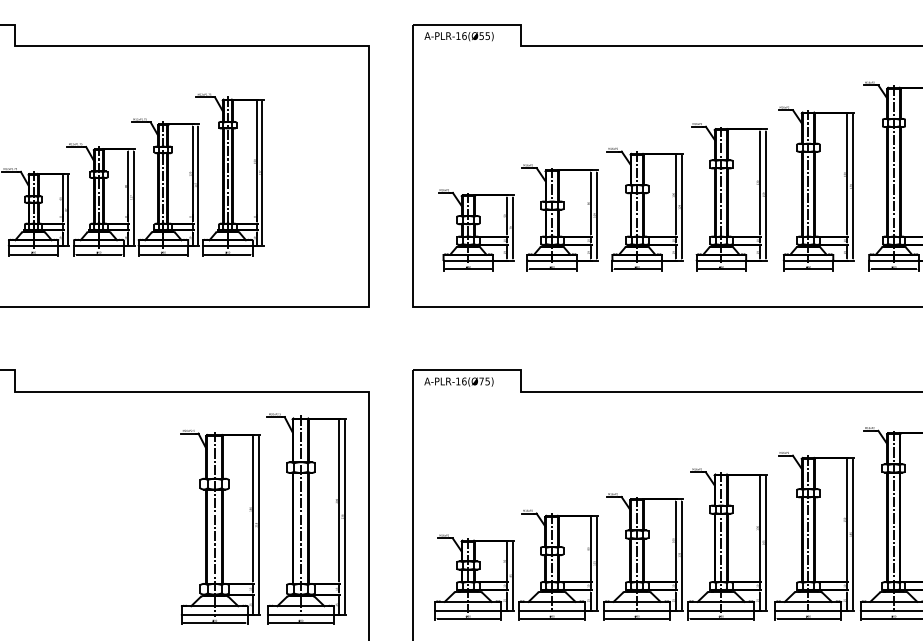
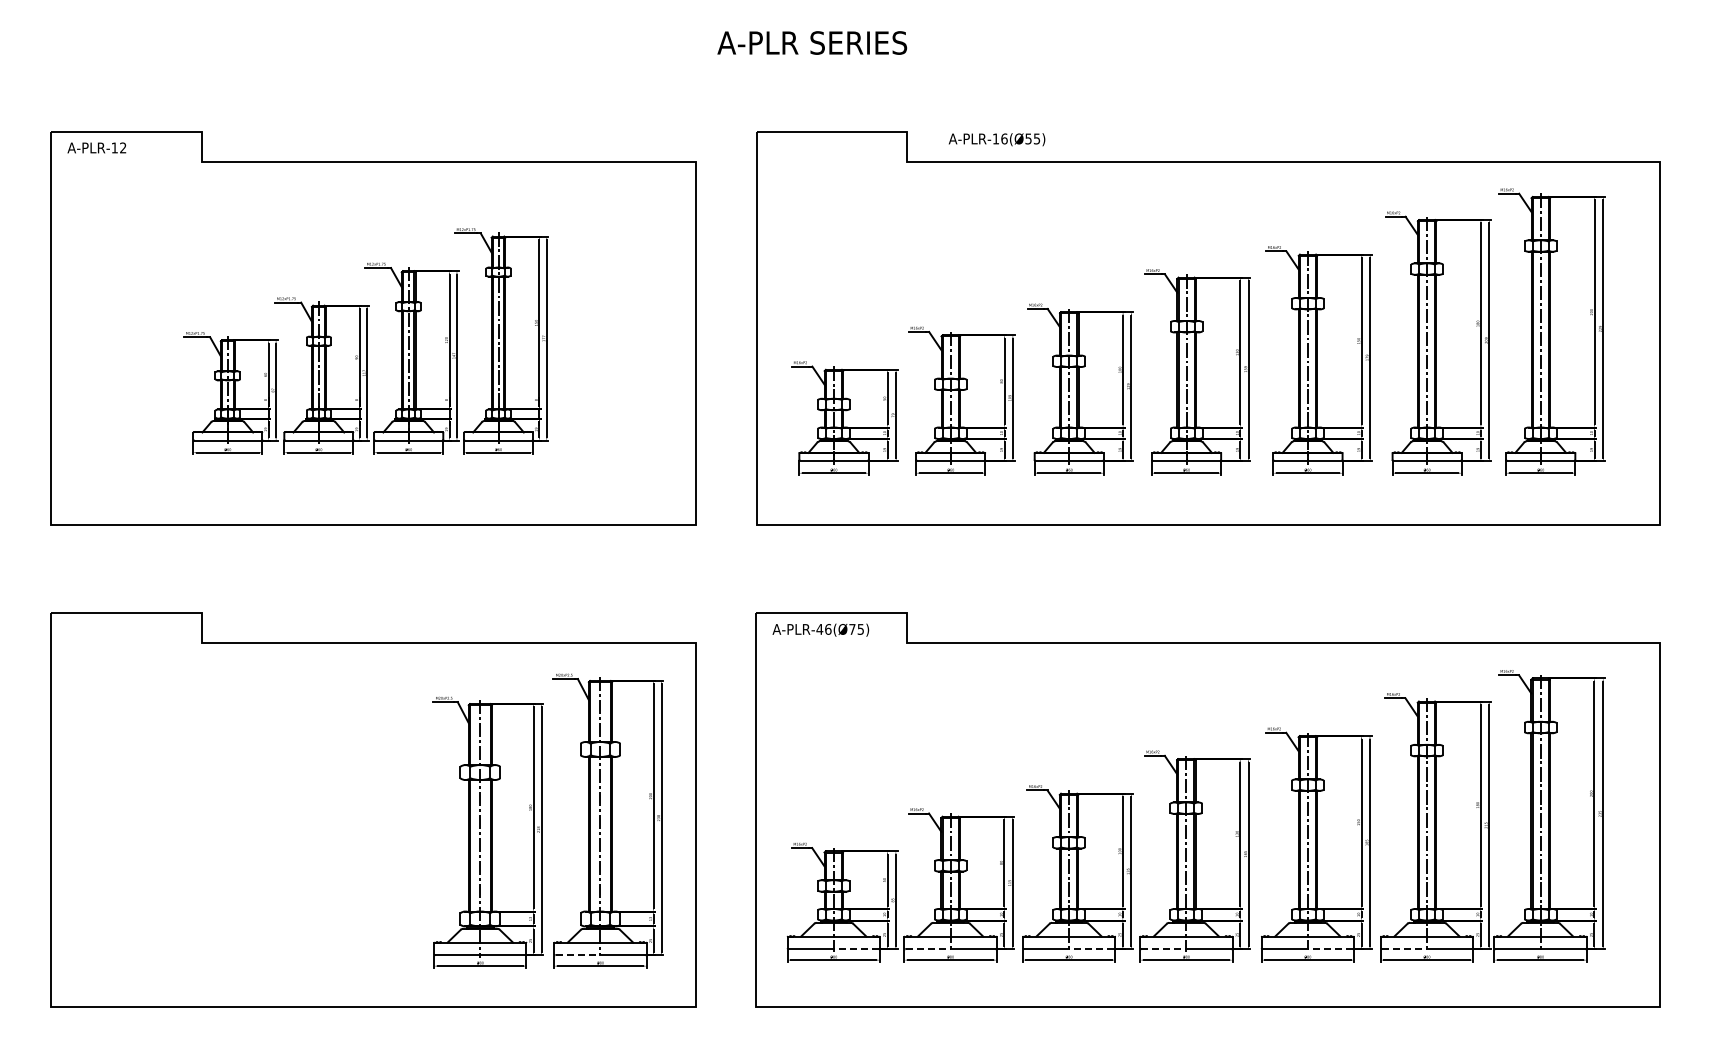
text: (458, 36) -> (996, 139), moved
text: (458, 381) -> (819, 629), A-PLR-16(Ø75) -> A-PLR-46(Ø75)
line: (483, 611) -> (855, 949), solid -> dashed
line: (536, 611) -> (928, 949), solid -> dashed
line: (653, 611) -> (1091, 949), solid -> dashed
line: (705, 611) -> (1164, 949), solid -> dashed
line: (823, 611) -> (1329, 949), solid -> dashed
line: (878, 611) -> (1405, 949), solid -> dashed
line: (285, 615) -> (578, 955), solid -> dashed

